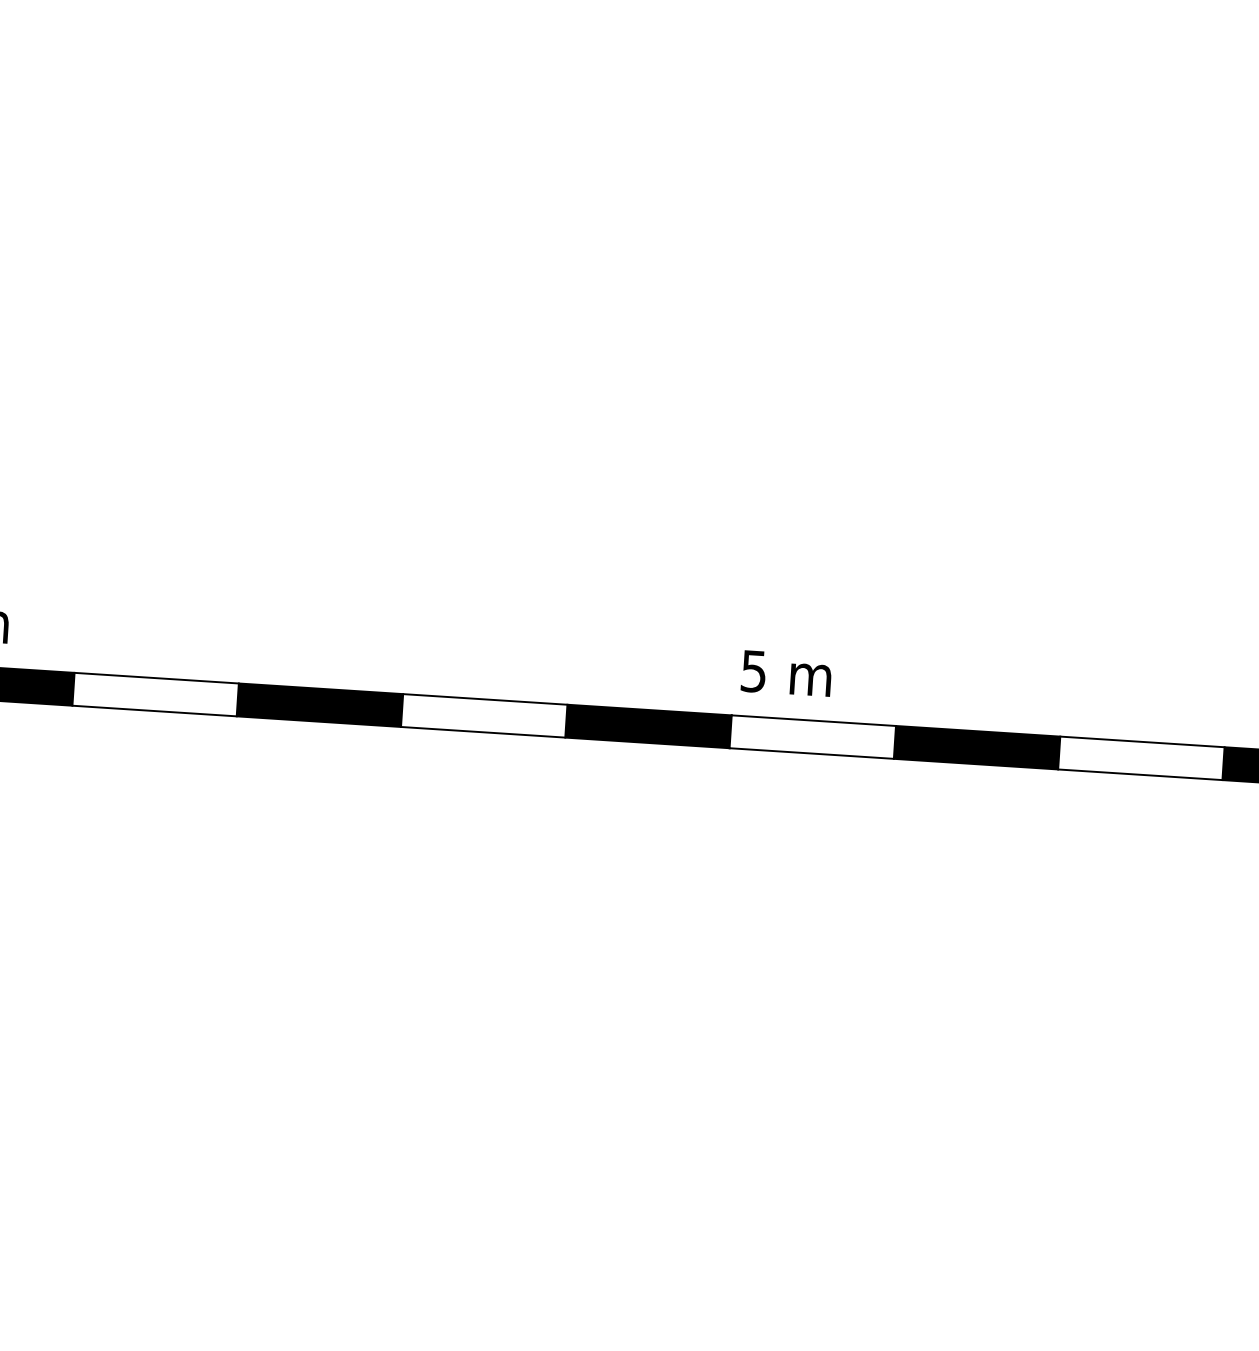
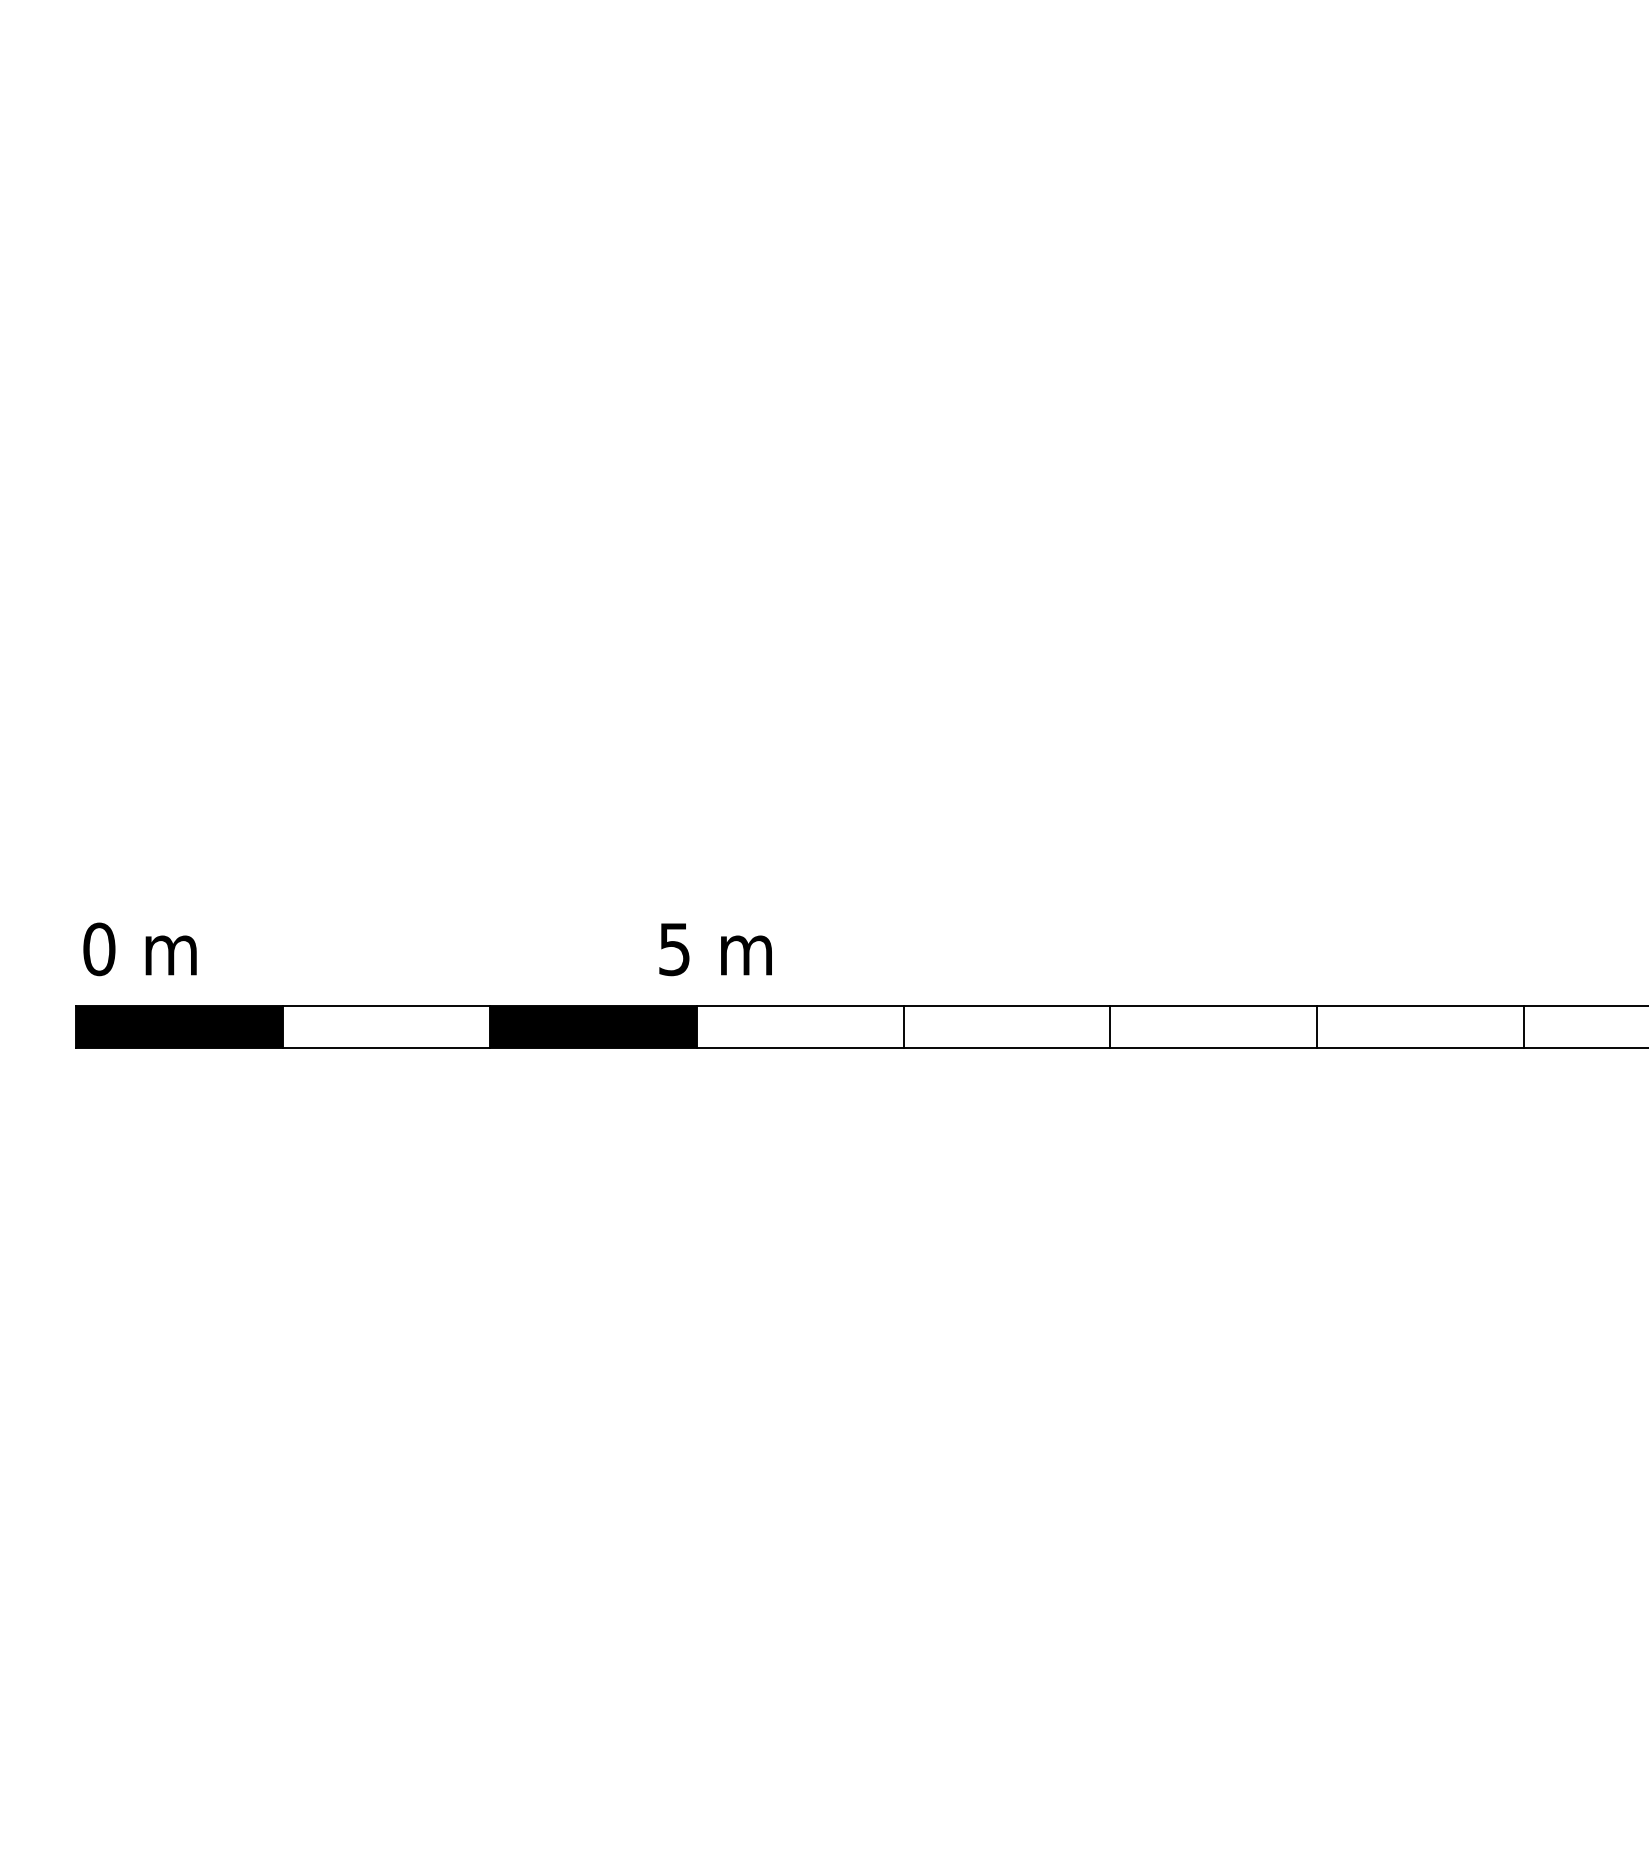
text: (786, 673) -> (715, 949), moved
fill: (648, 726) -> (1006, 1026), removed
fill: (977, 747) -> (1420, 1026), removed

